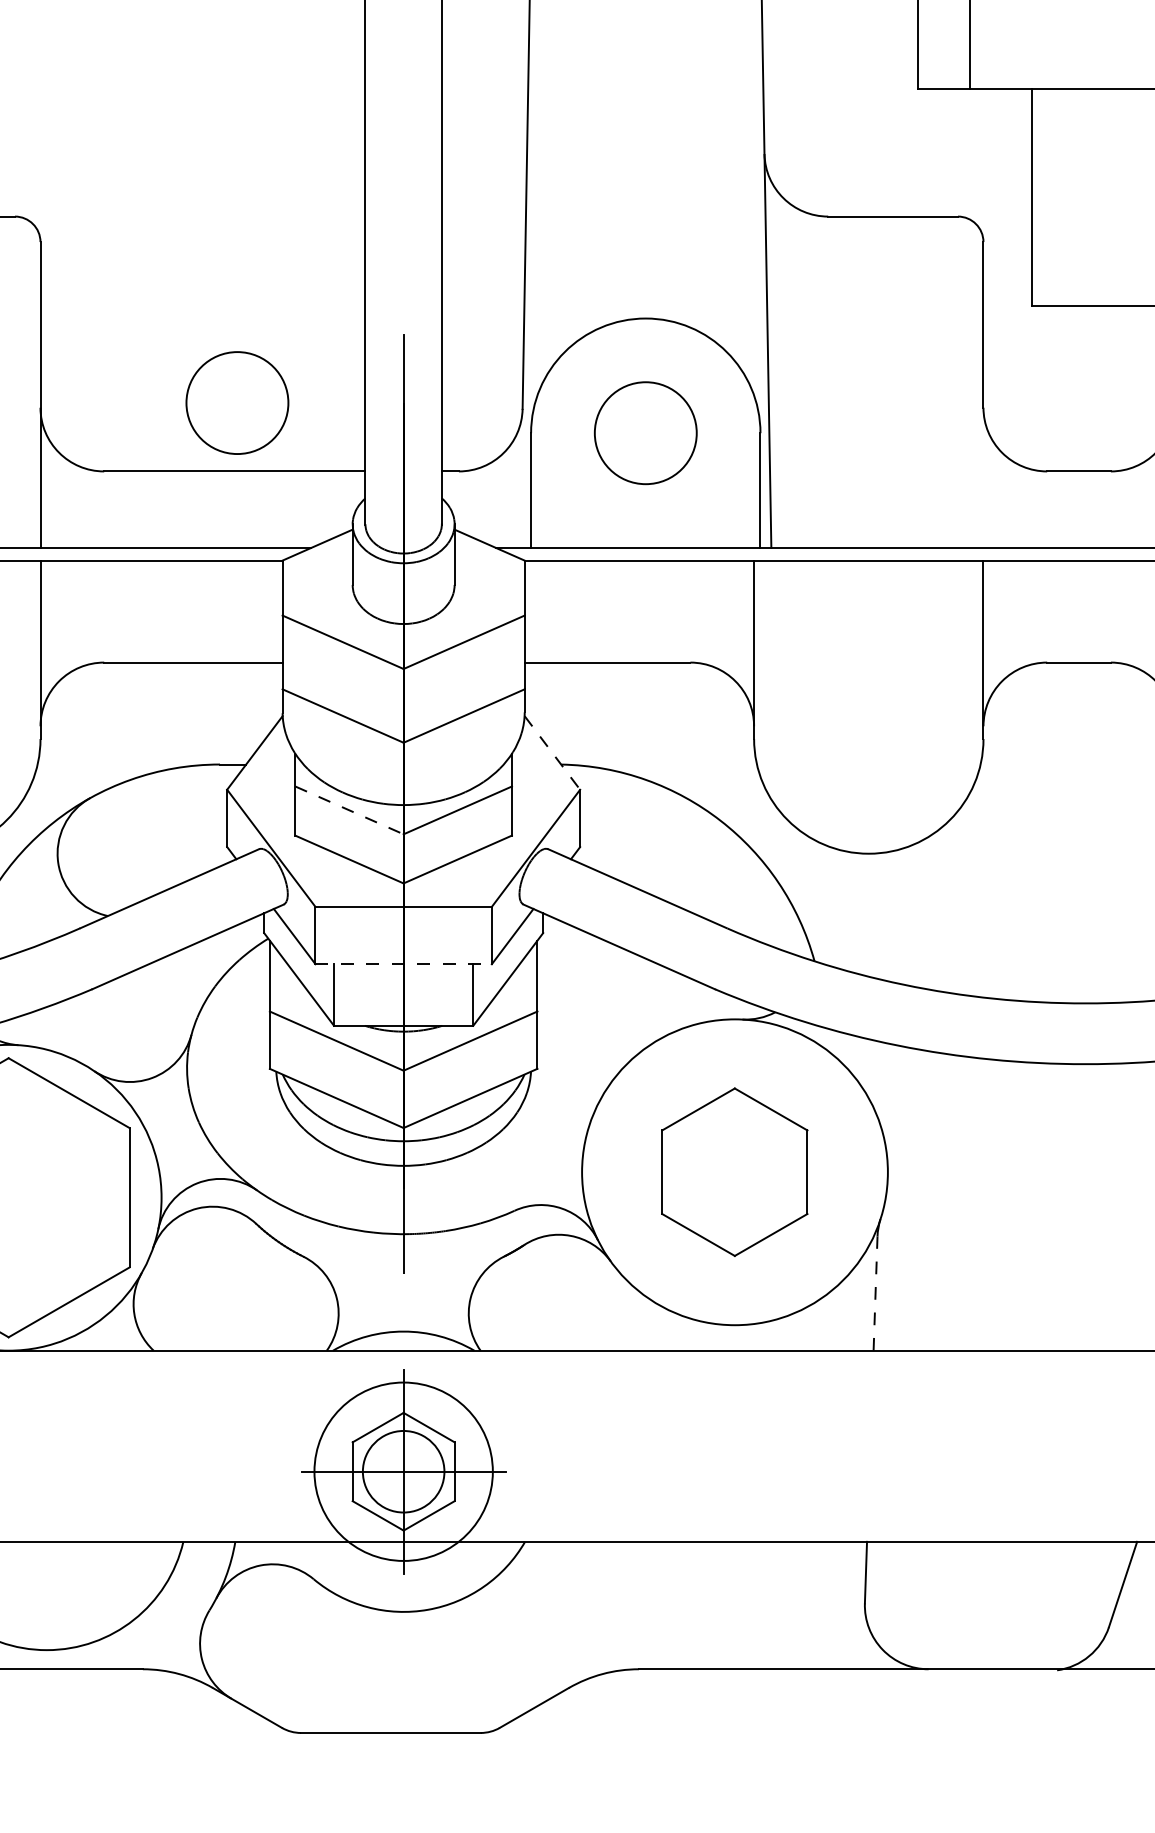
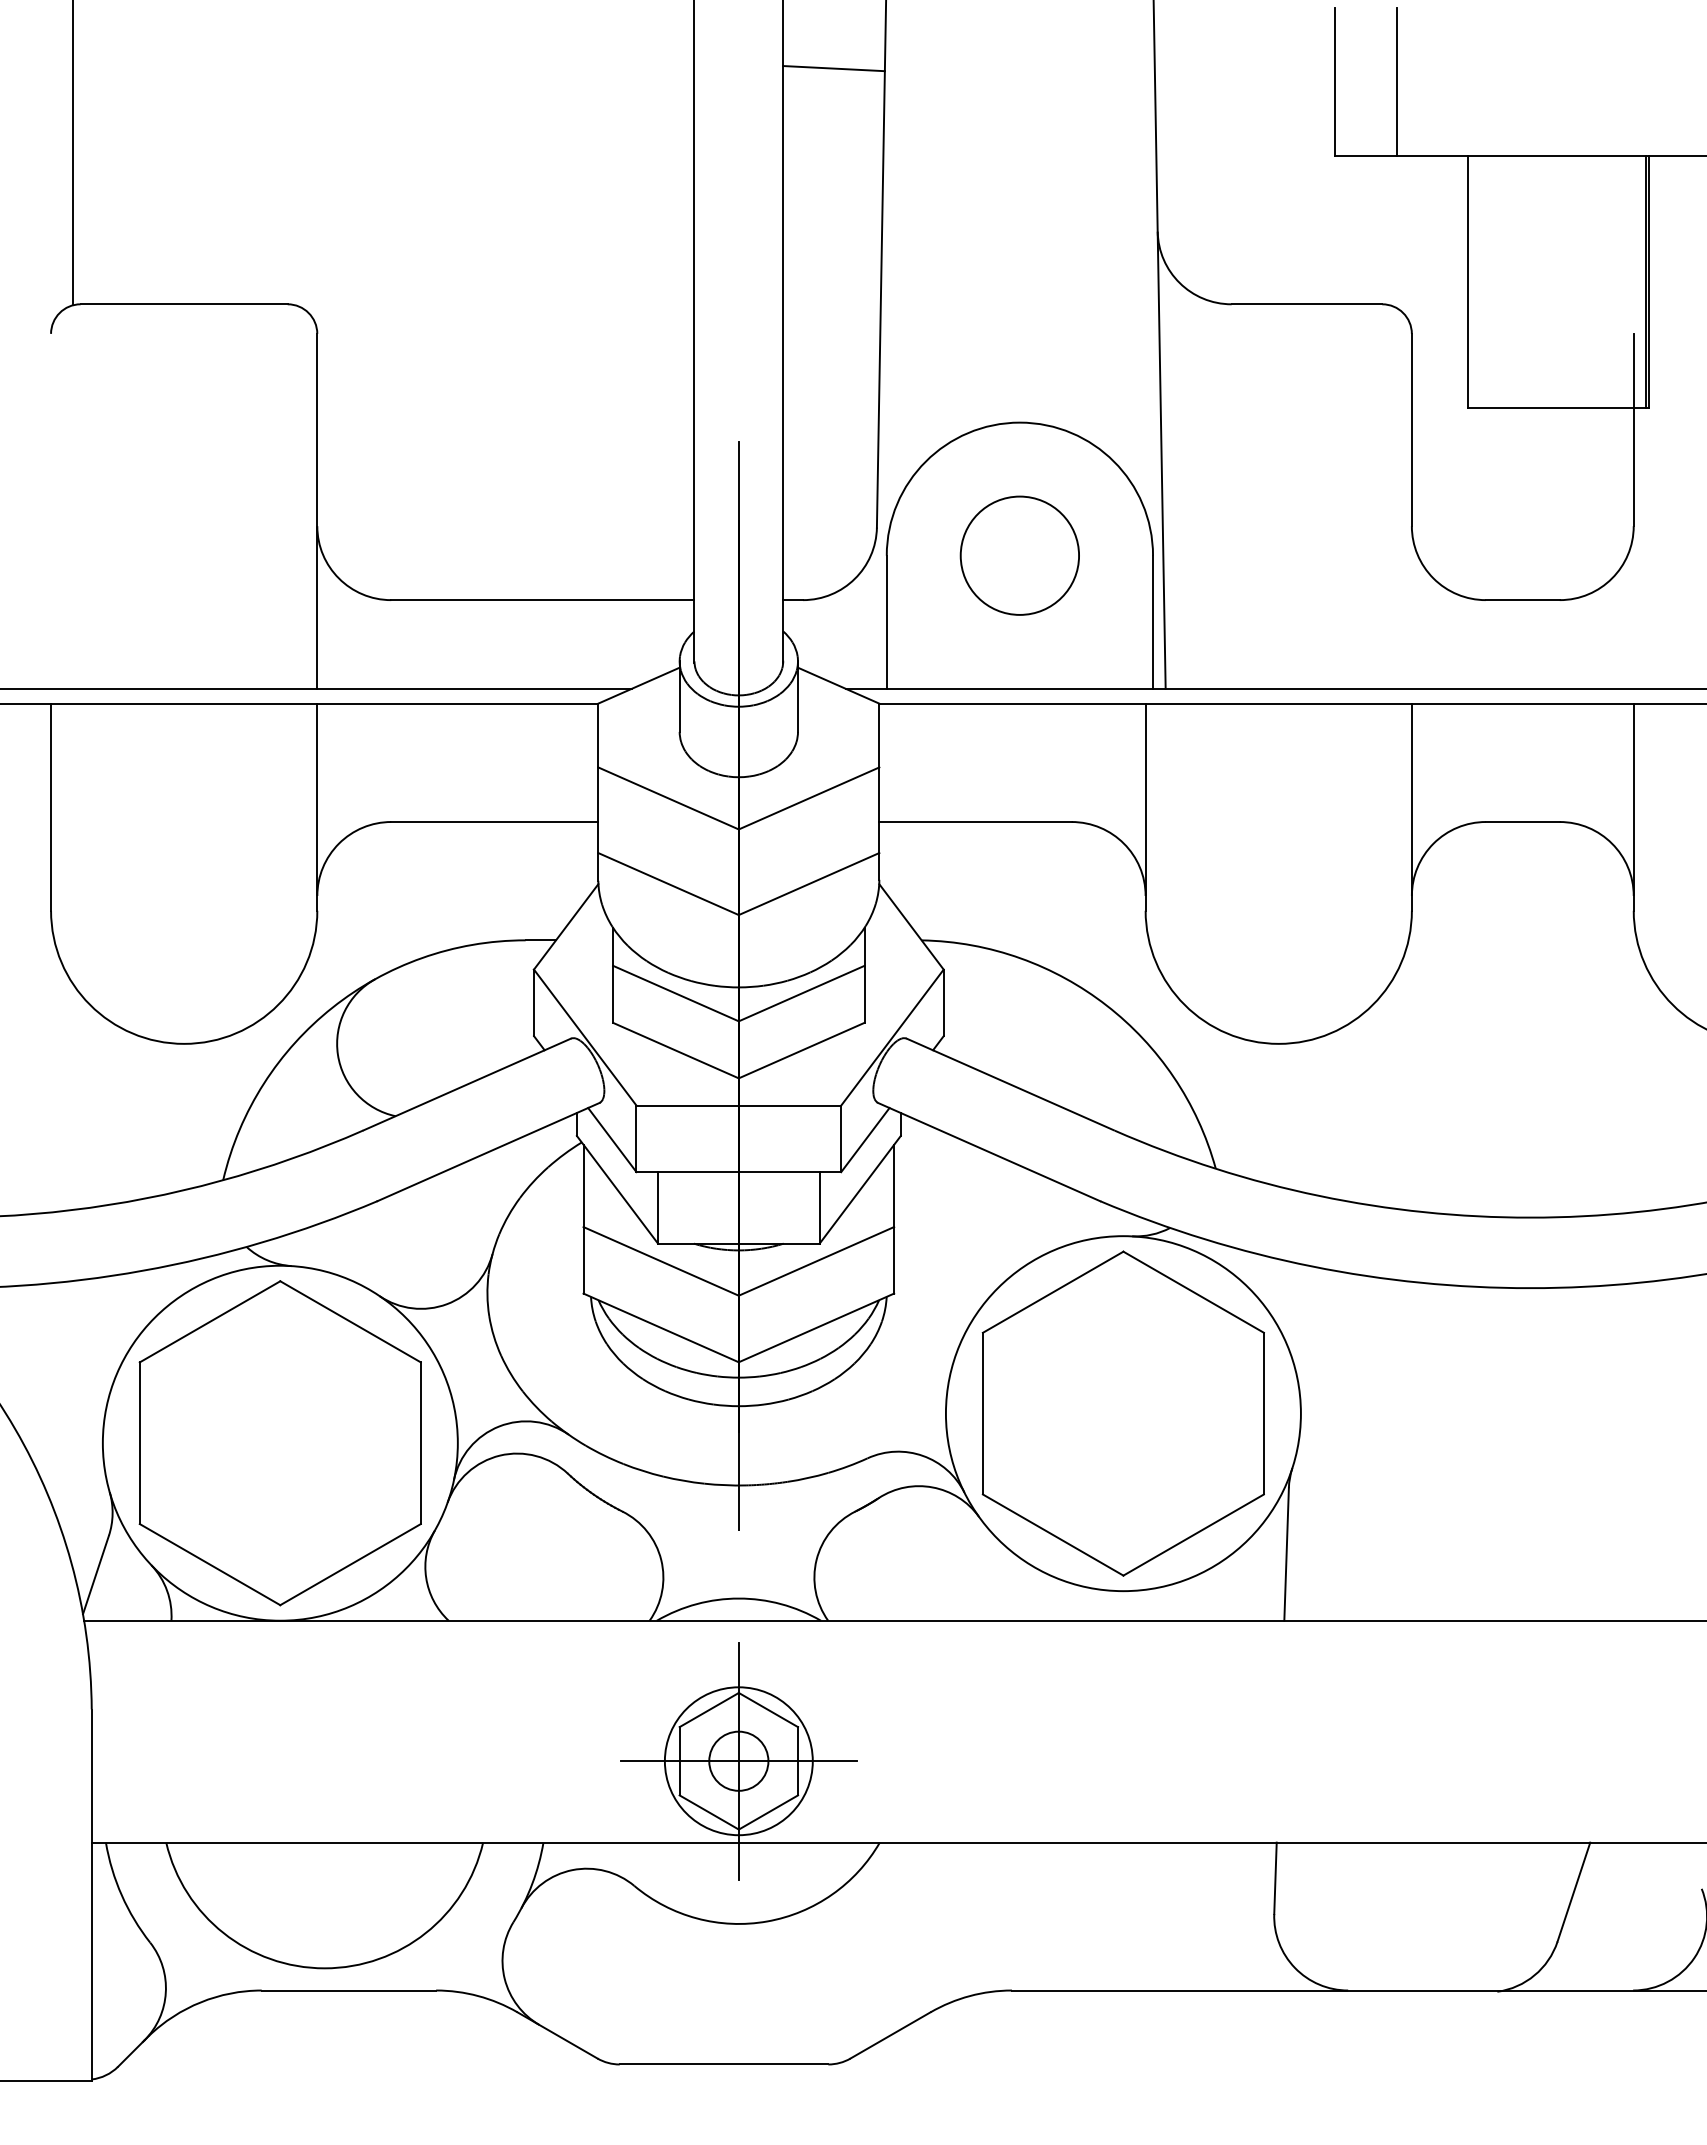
line: (485, 13) -> (833, 68), added
circle: (237, 402) -> (545, 520), removed
line: (552, 753) -> (911, 927), dashed -> solid
line: (349, 810) -> (675, 993), dashed -> solid
line: (404, 964) -> (739, 1172), dashed -> solid
part: (734, 1172) -> (1122, 1413), size x1.67
line: (875, 1292) -> (1286, 1553), dashed -> solid
circle: (403, 1471) -> (738, 1760), size x0.62
circle: (403, 1471) -> (738, 1761), size x0.71

